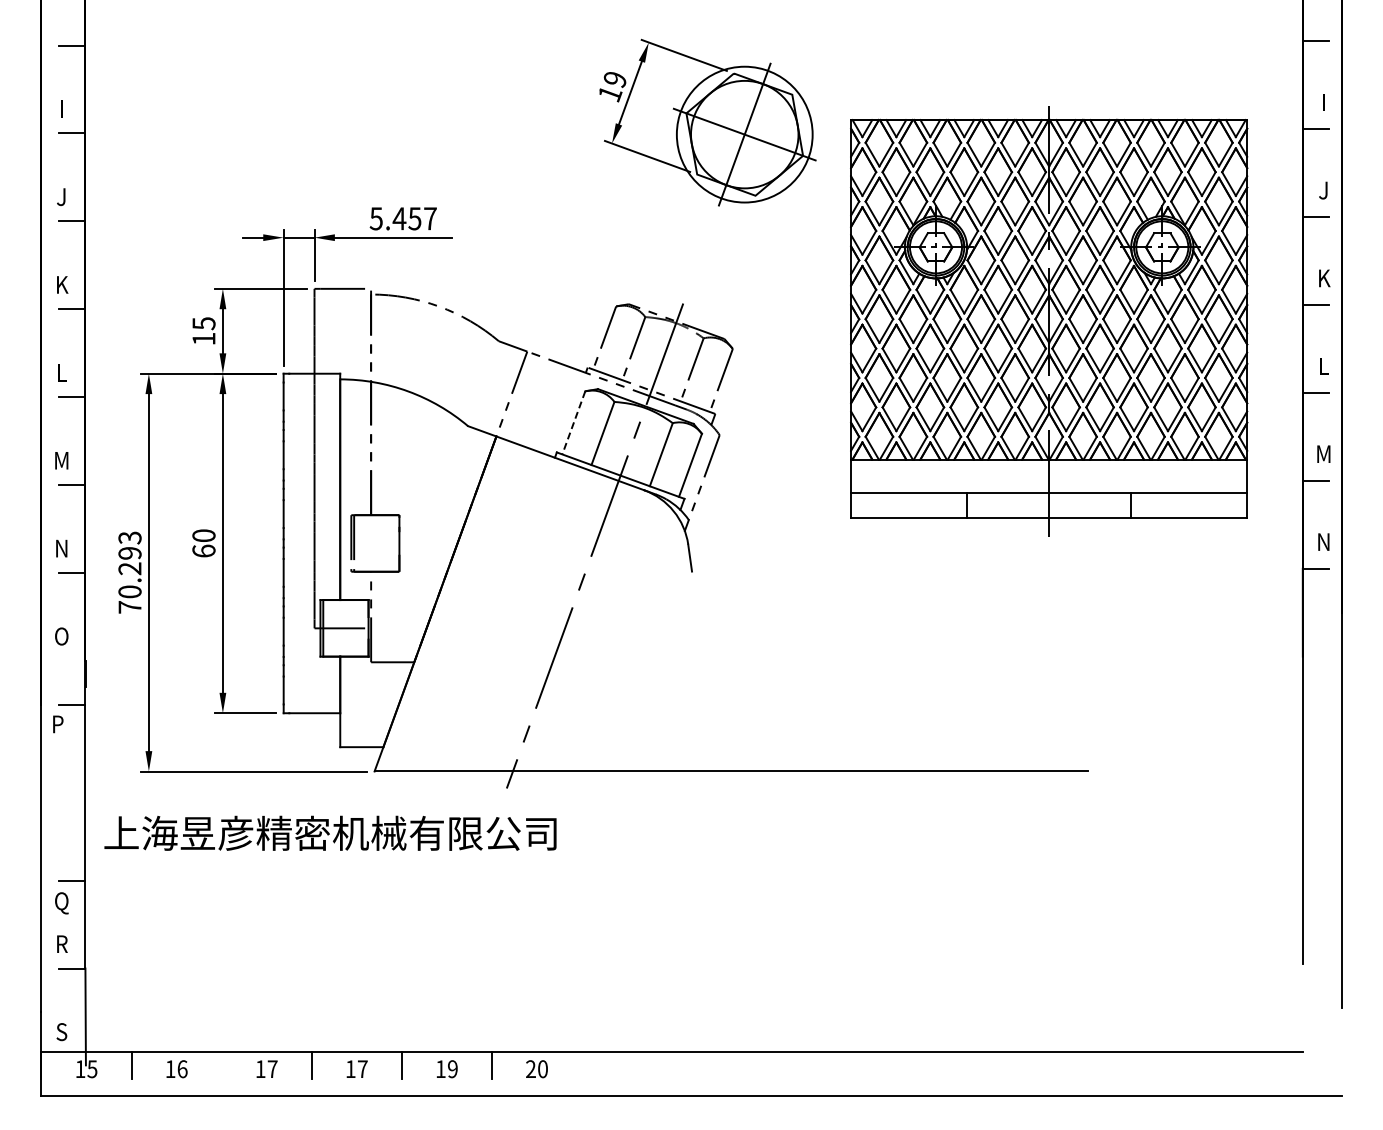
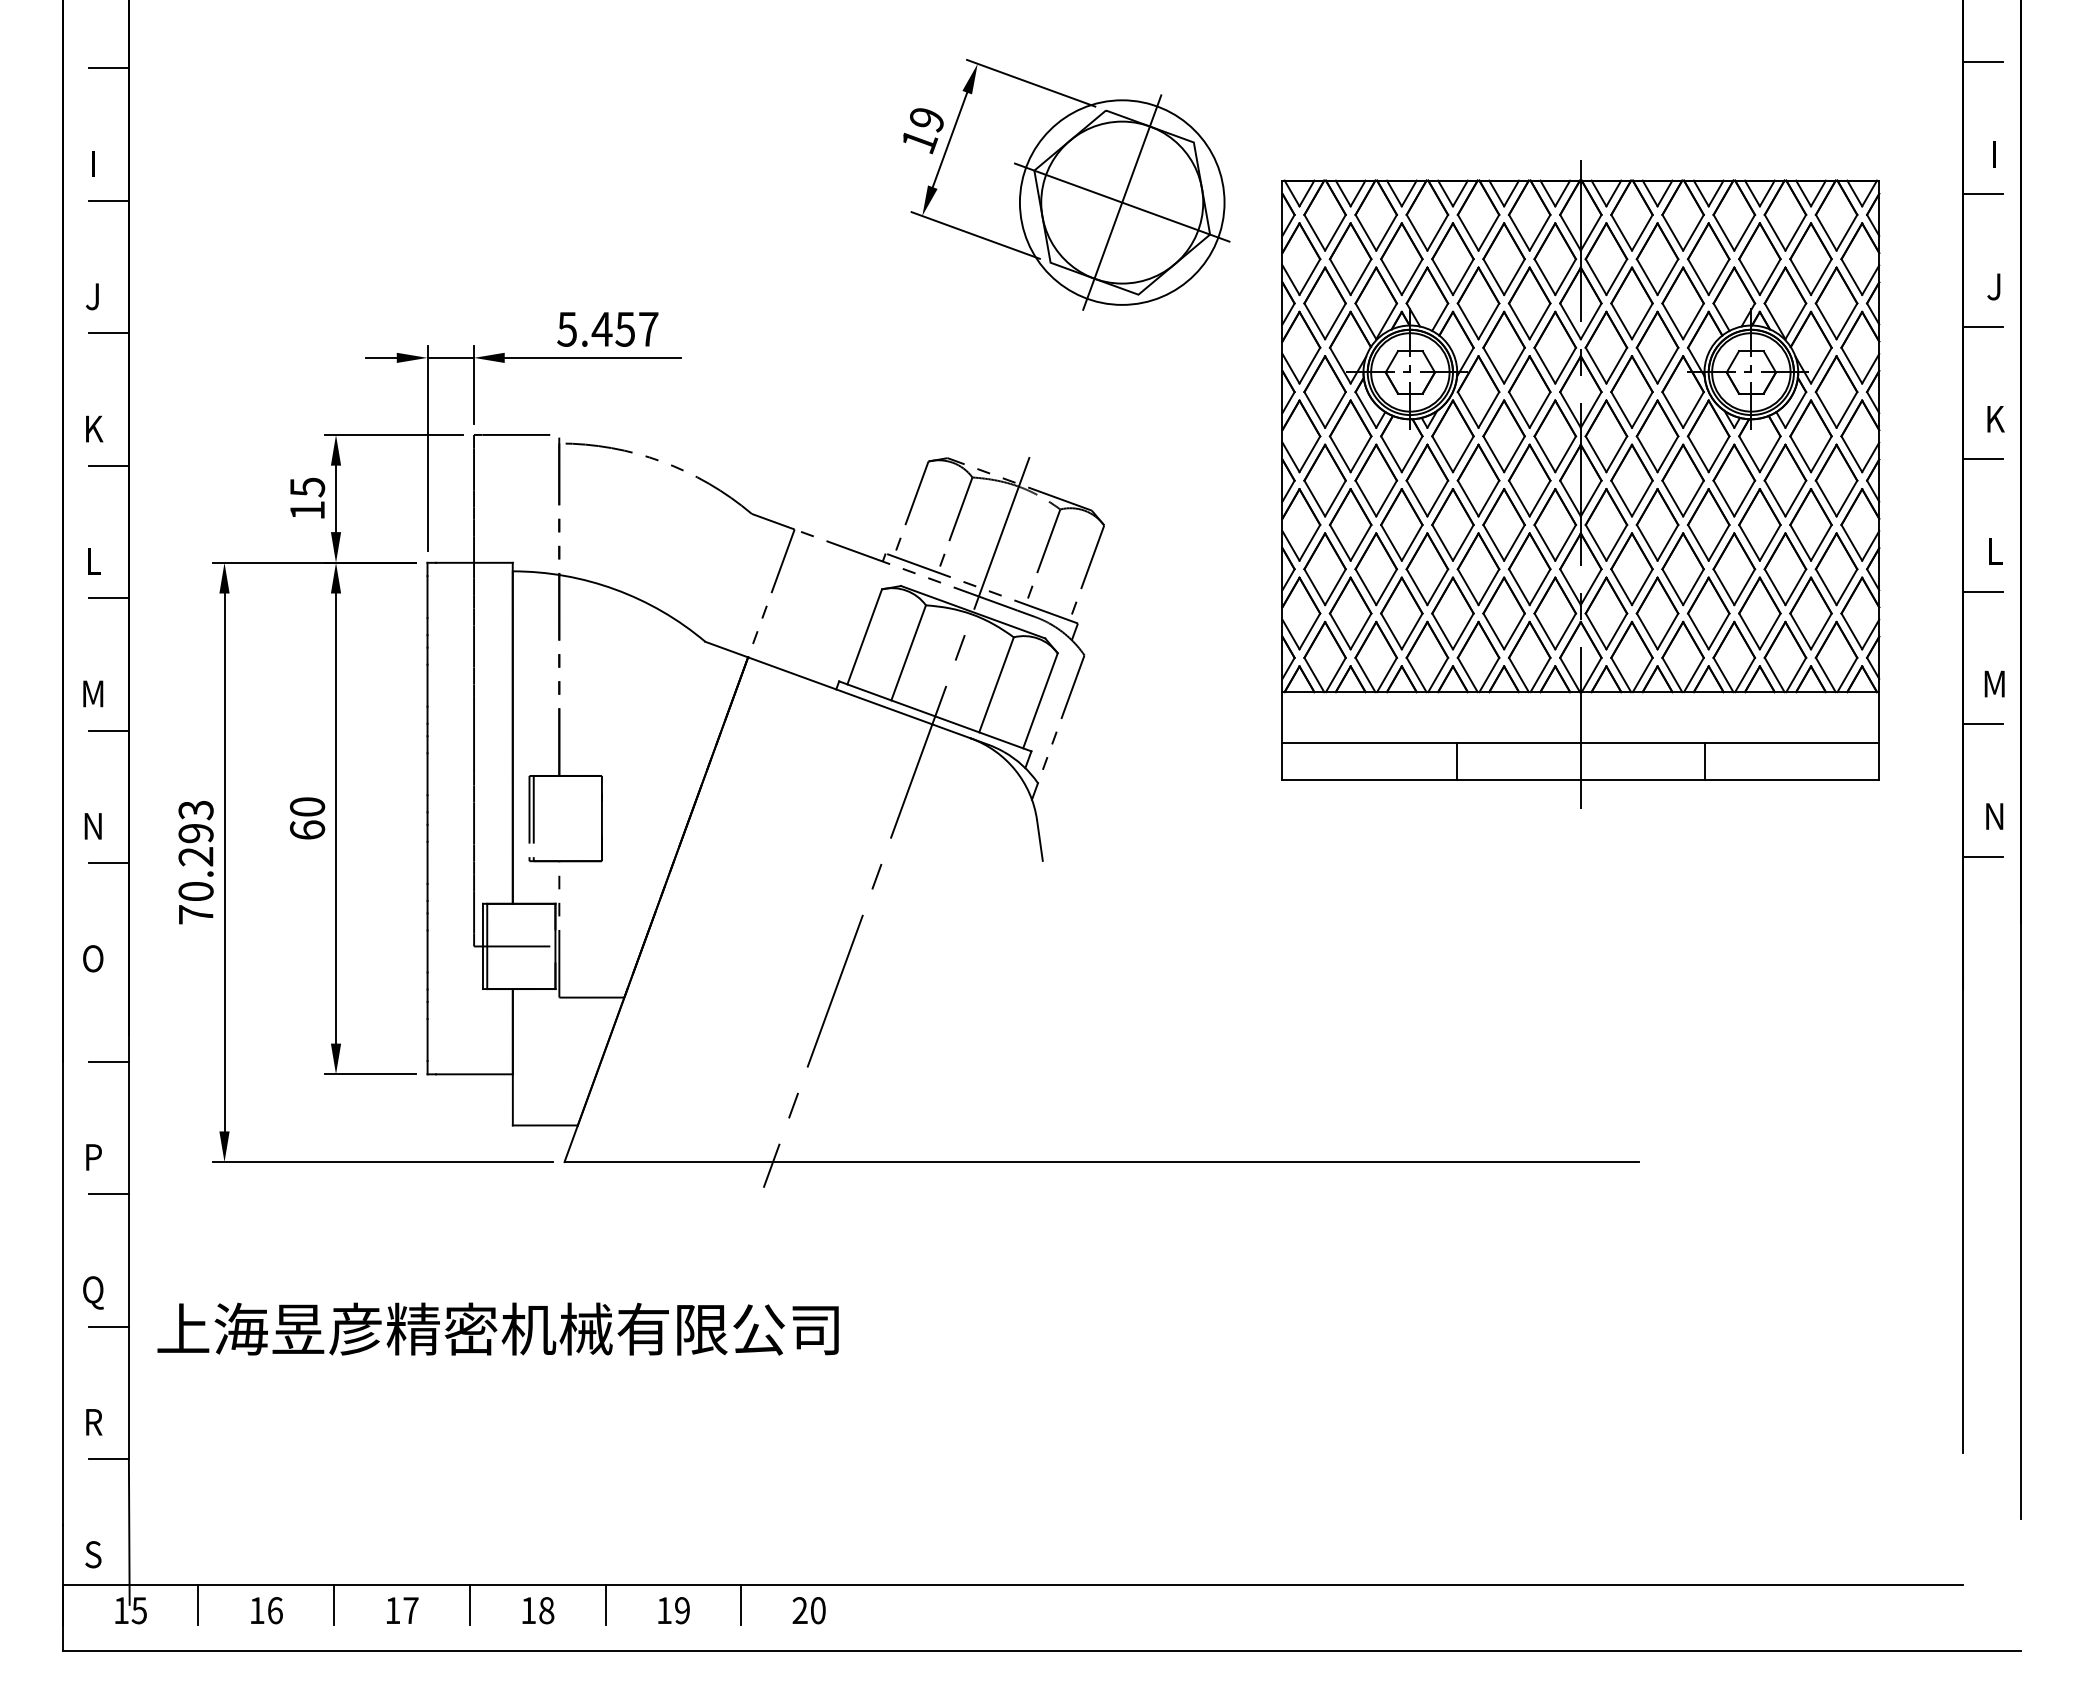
line: (573, 422) -> (864, 636), dashed -> solid
text: (58, 724) -> (94, 1157), moved
line: (72, 792) -> (109, 1193), added
text: (330, 832) -> (498, 1327), moved
text: (61, 903) -> (92, 1293), moved
line: (221, 1065) -> (333, 1605), added
text: (362, 1069) -> (546, 1611), 17 -> 18

